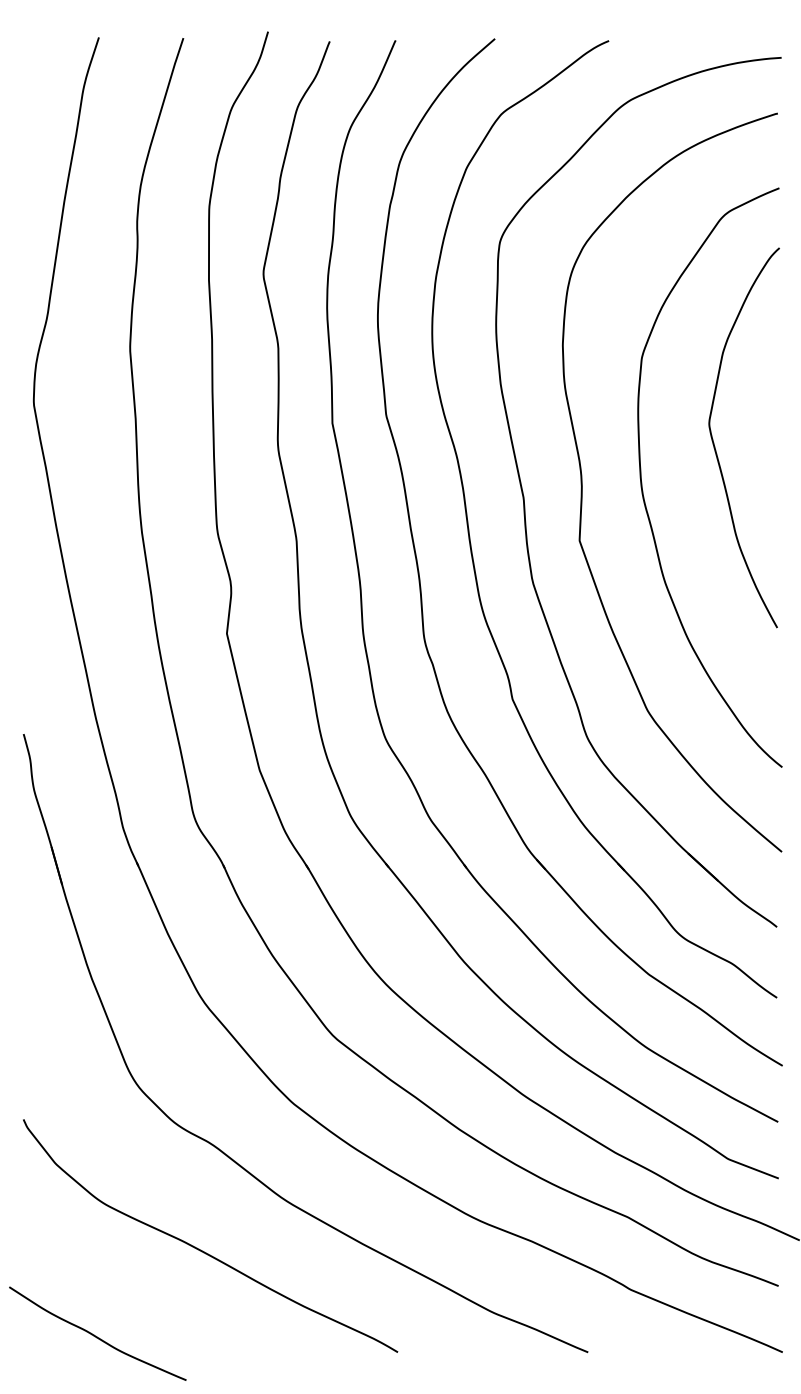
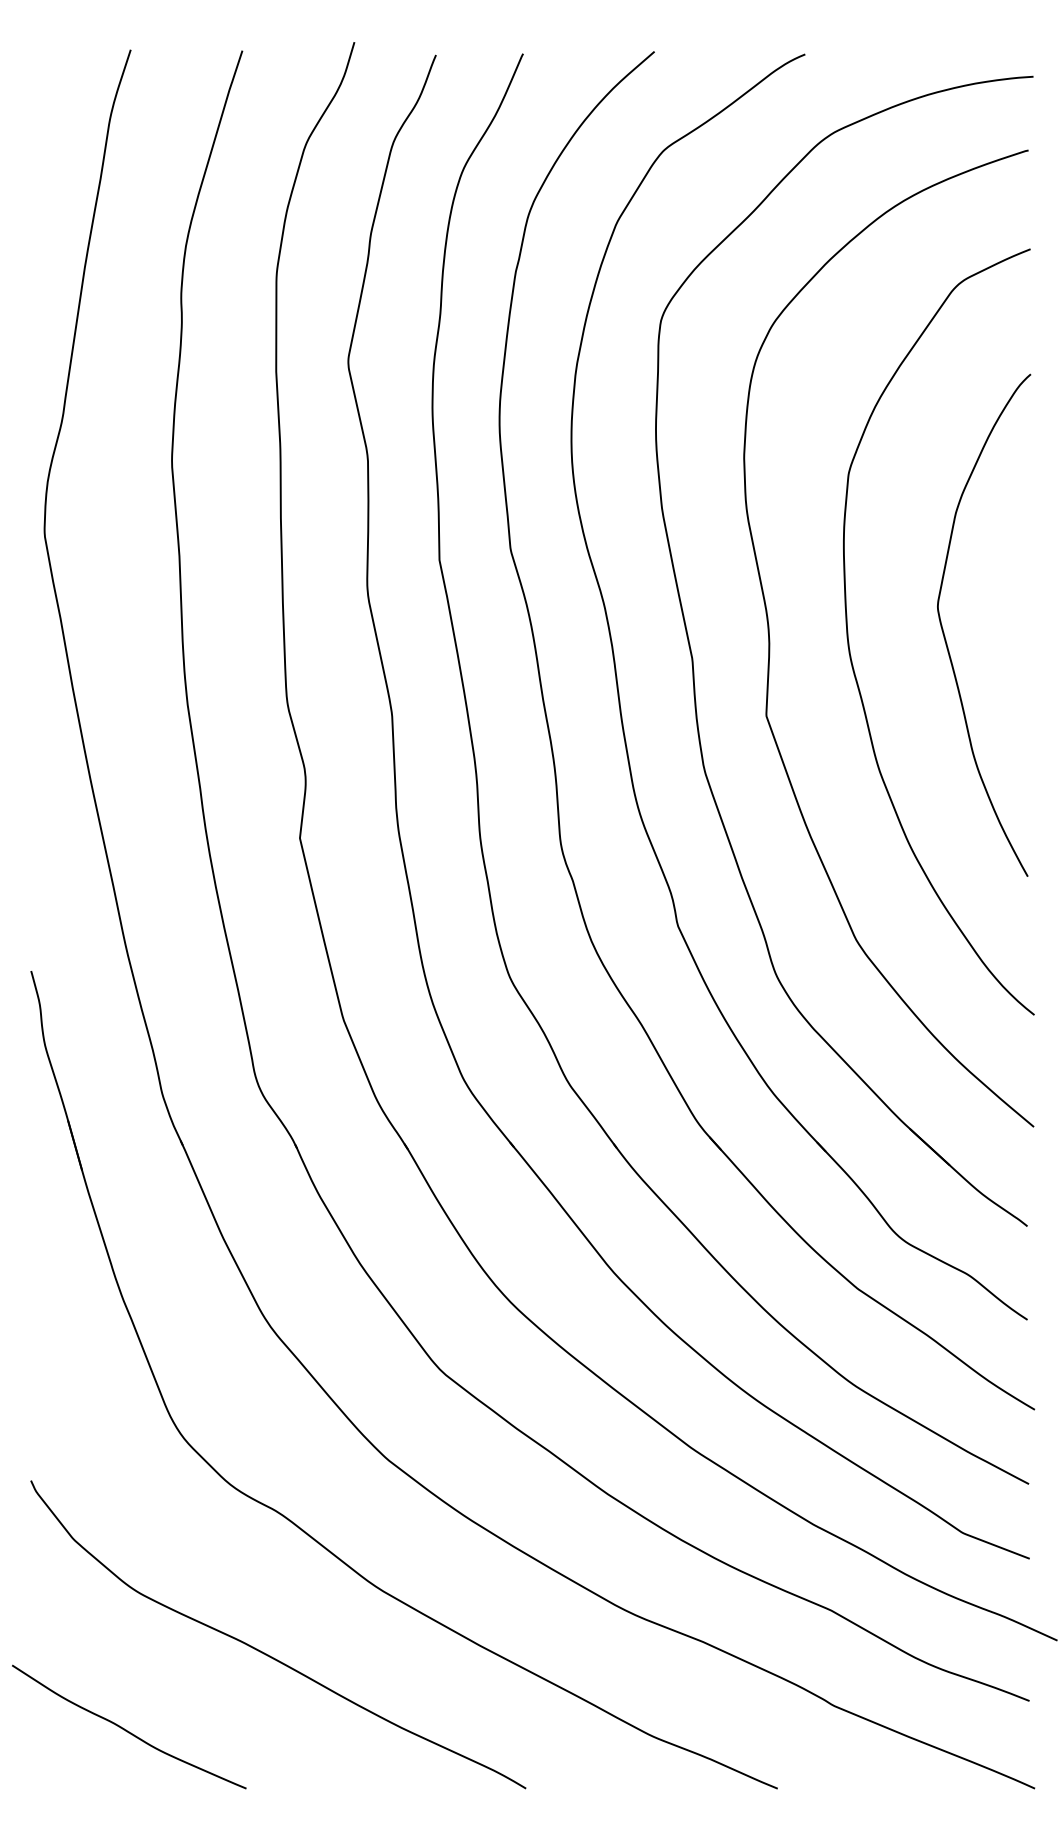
curve: (714, 443) -> (944, 632), moved
curve: (95, 1335) -> (126, 1729), moved

